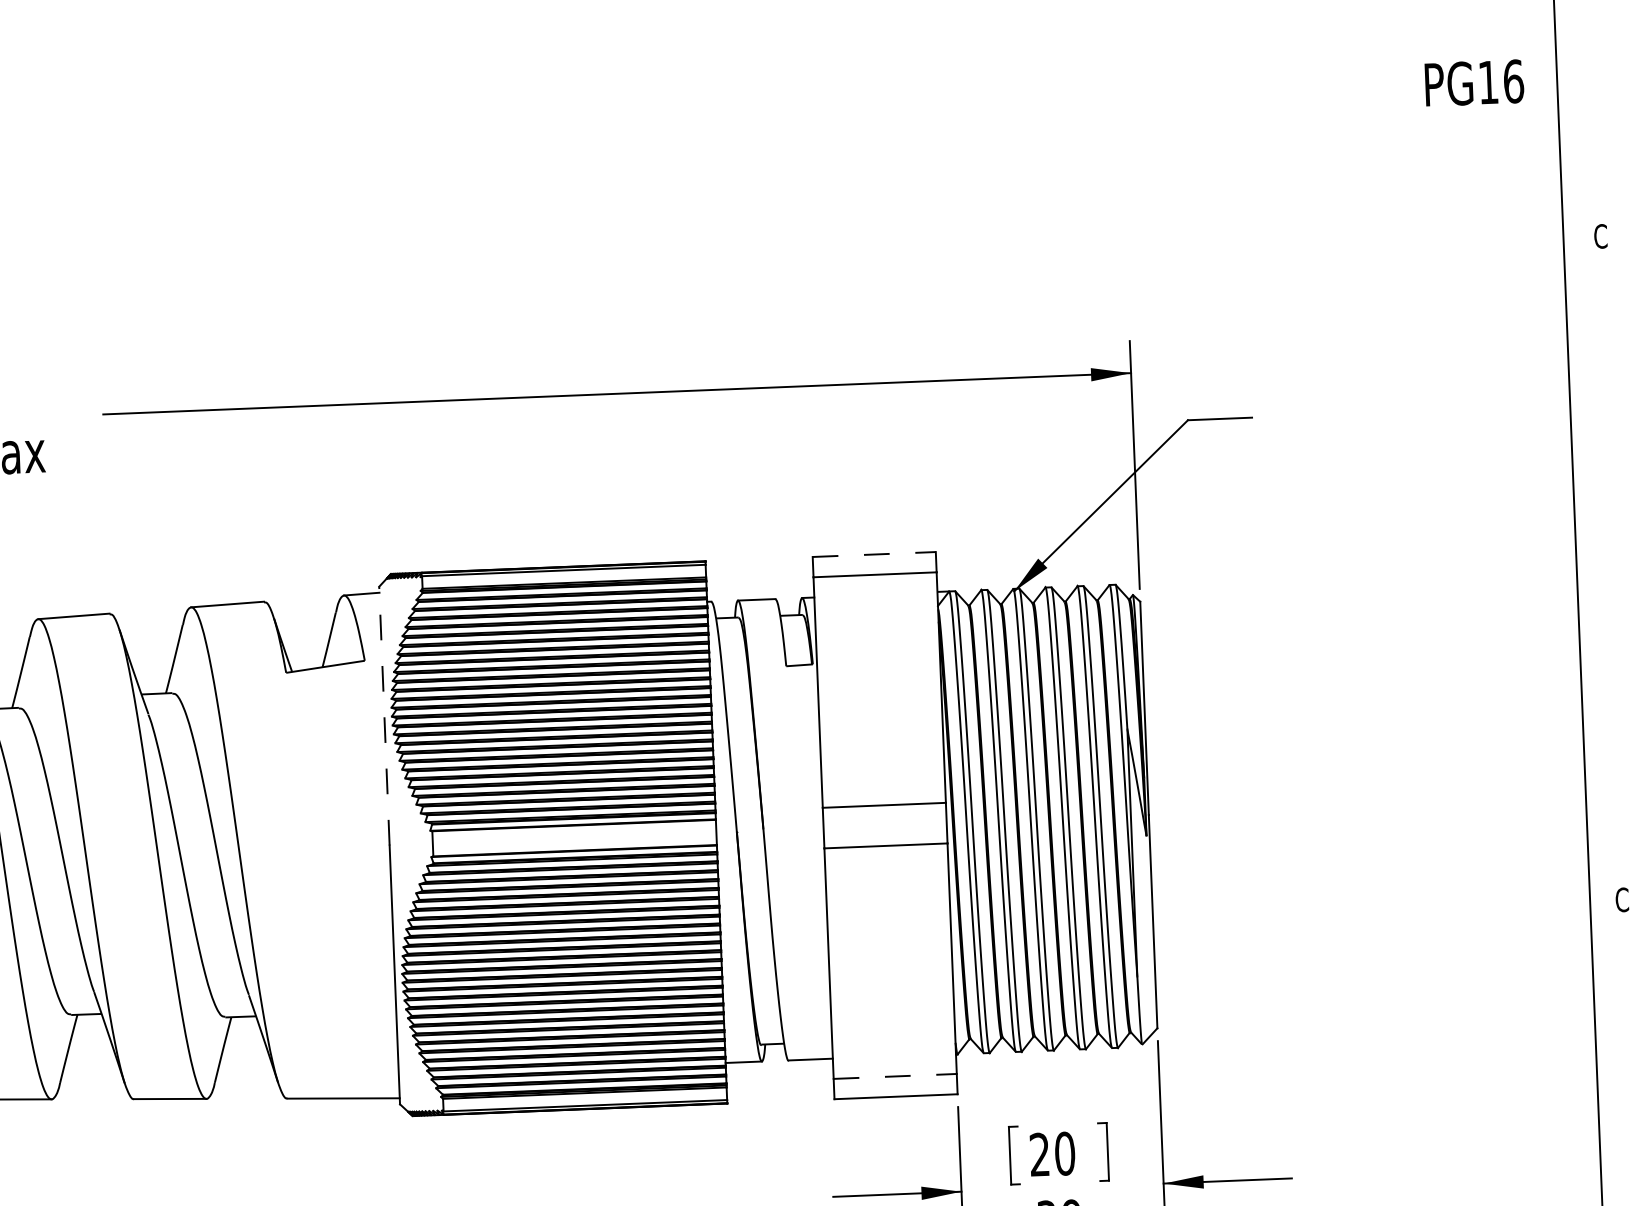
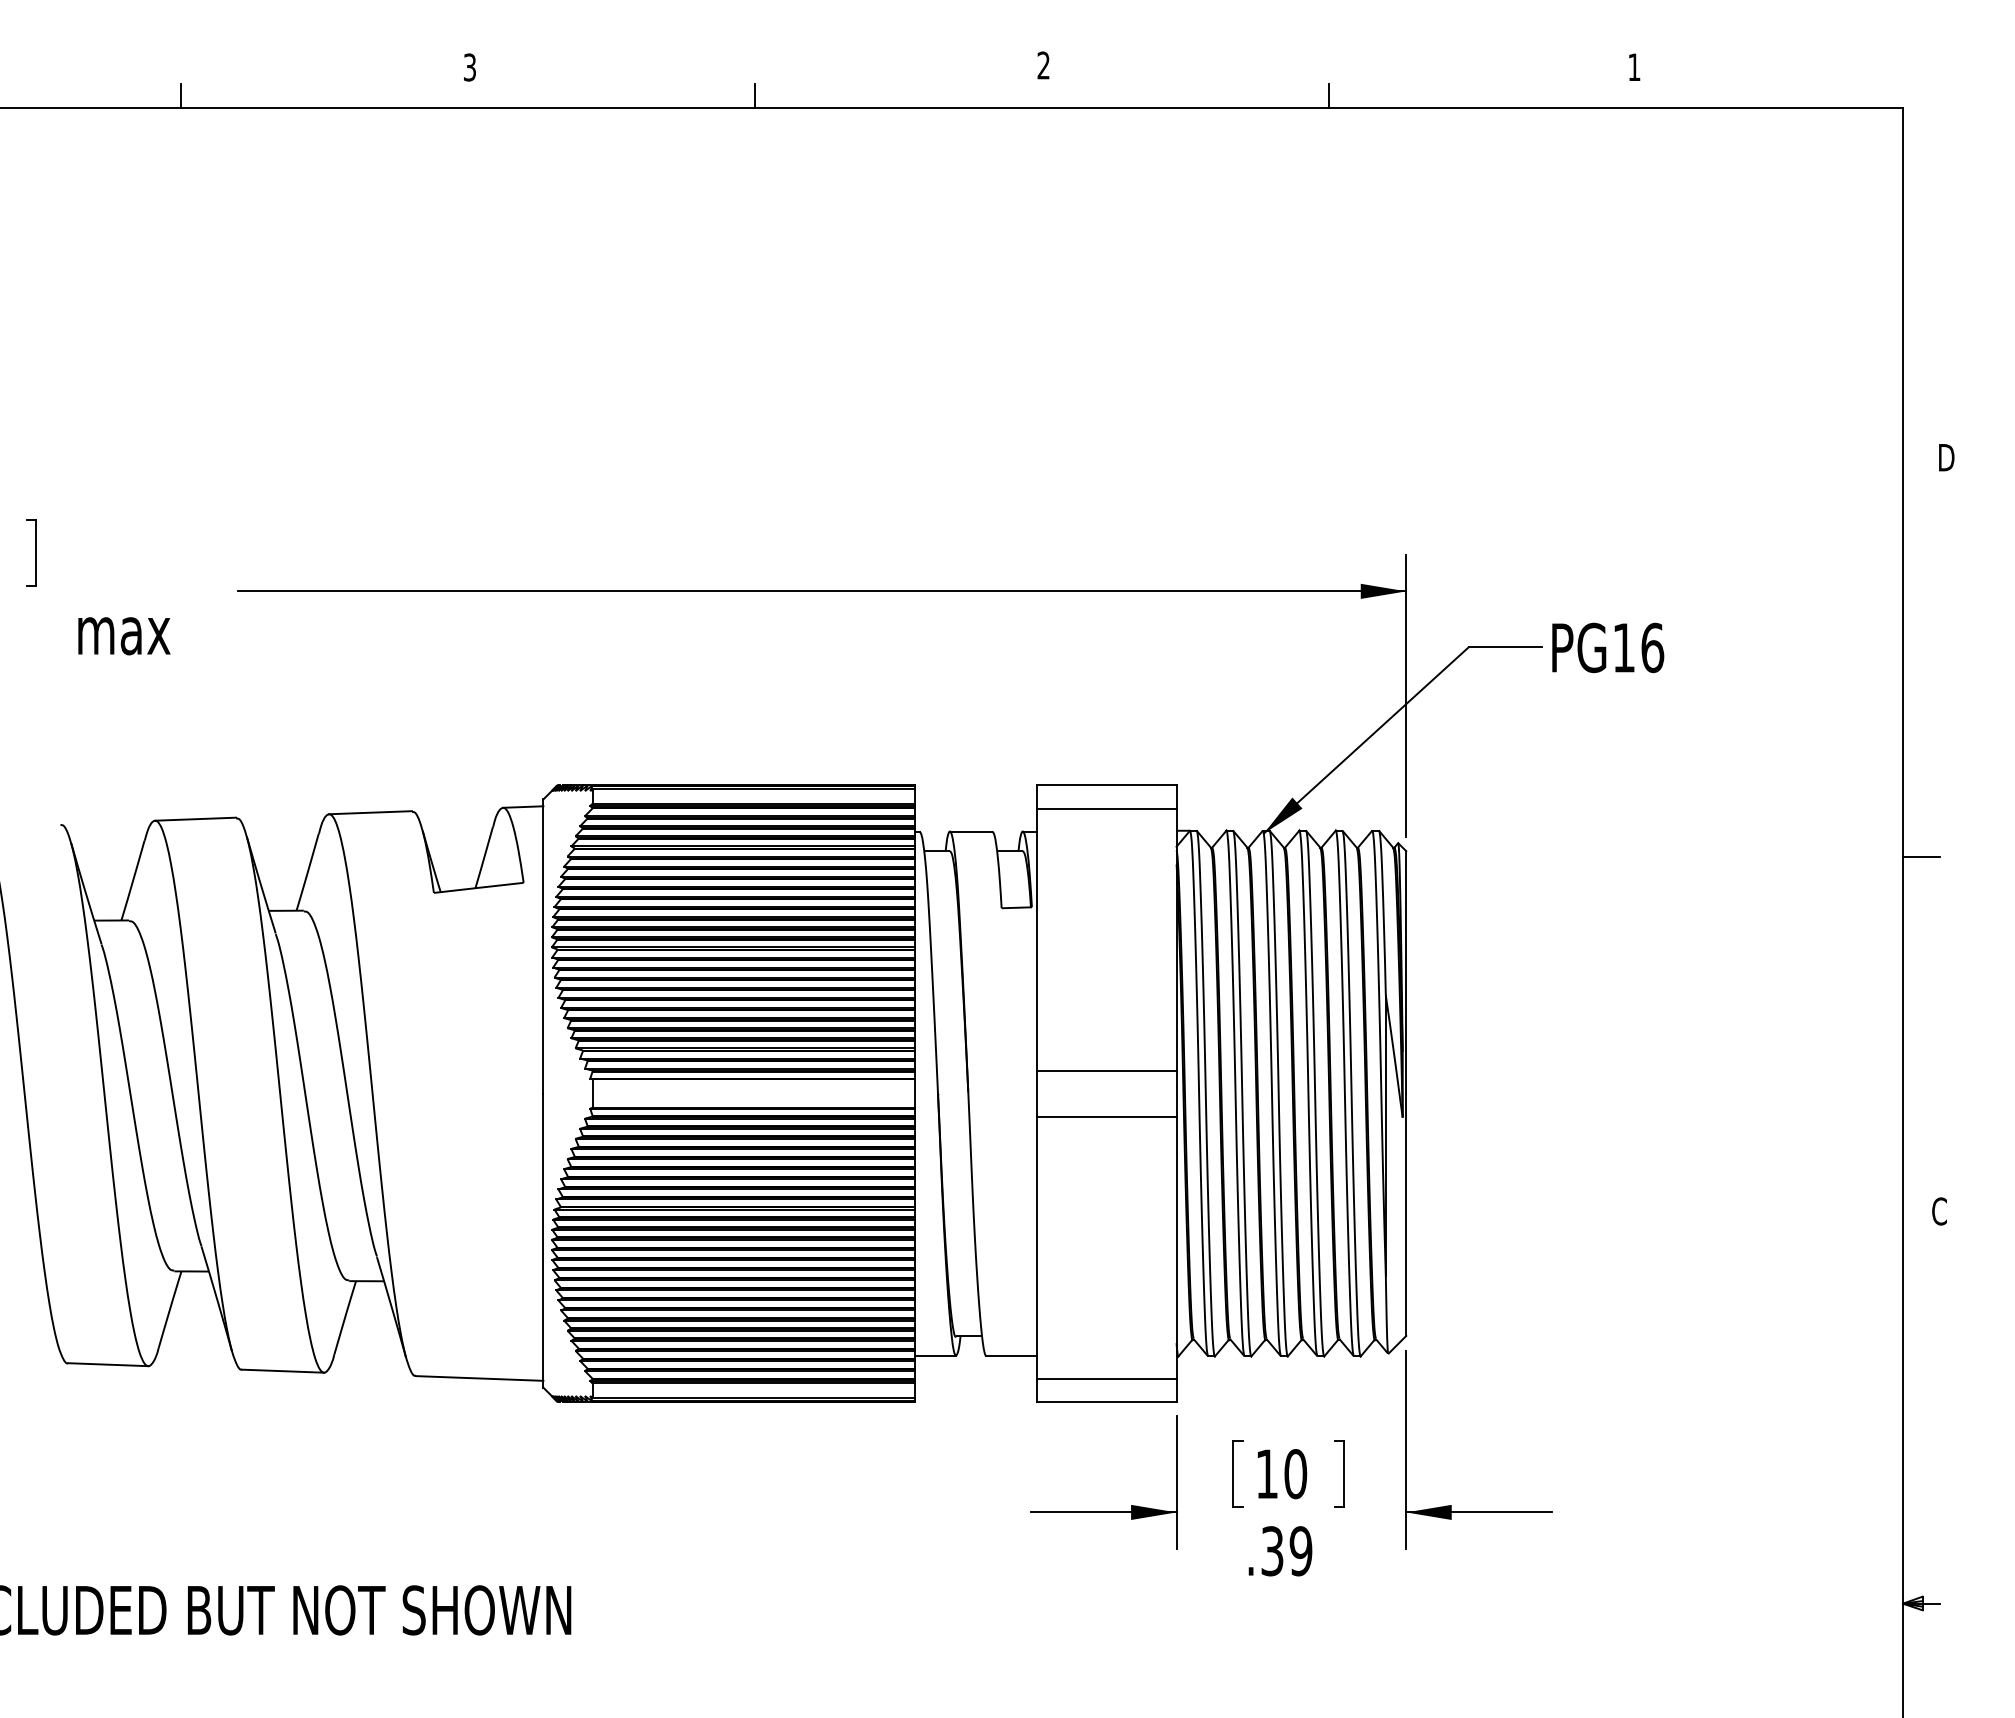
text: (1474, 82) -> (1608, 647), moved
text: (1601, 236) -> (1946, 457), C -> D
line: (874, 554) -> (1106, 785), dashed -> solid
line: (1593, 588) -> (1921, 856), added
line: (384, 716) -> (543, 946), dashed -> solid
line: (895, 1076) -> (1106, 1378), dashed -> solid
text: (1039, 1154) -> (1266, 1473), 20 -> 10

